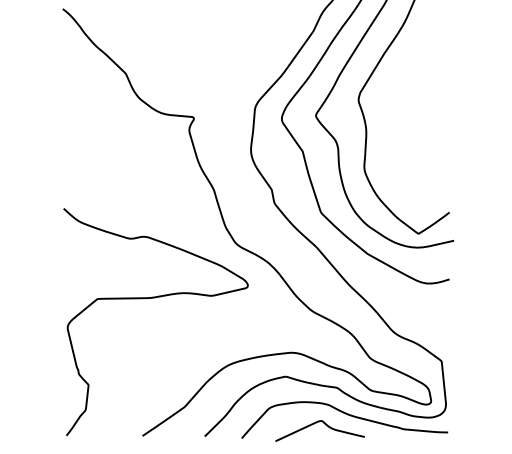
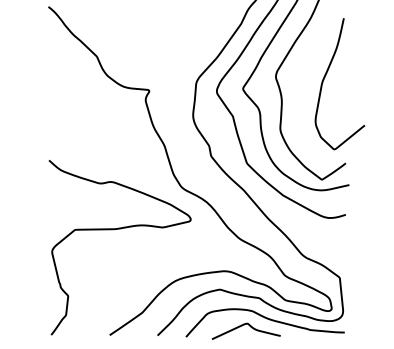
curve: (423, 100) -> (325, 77), added

